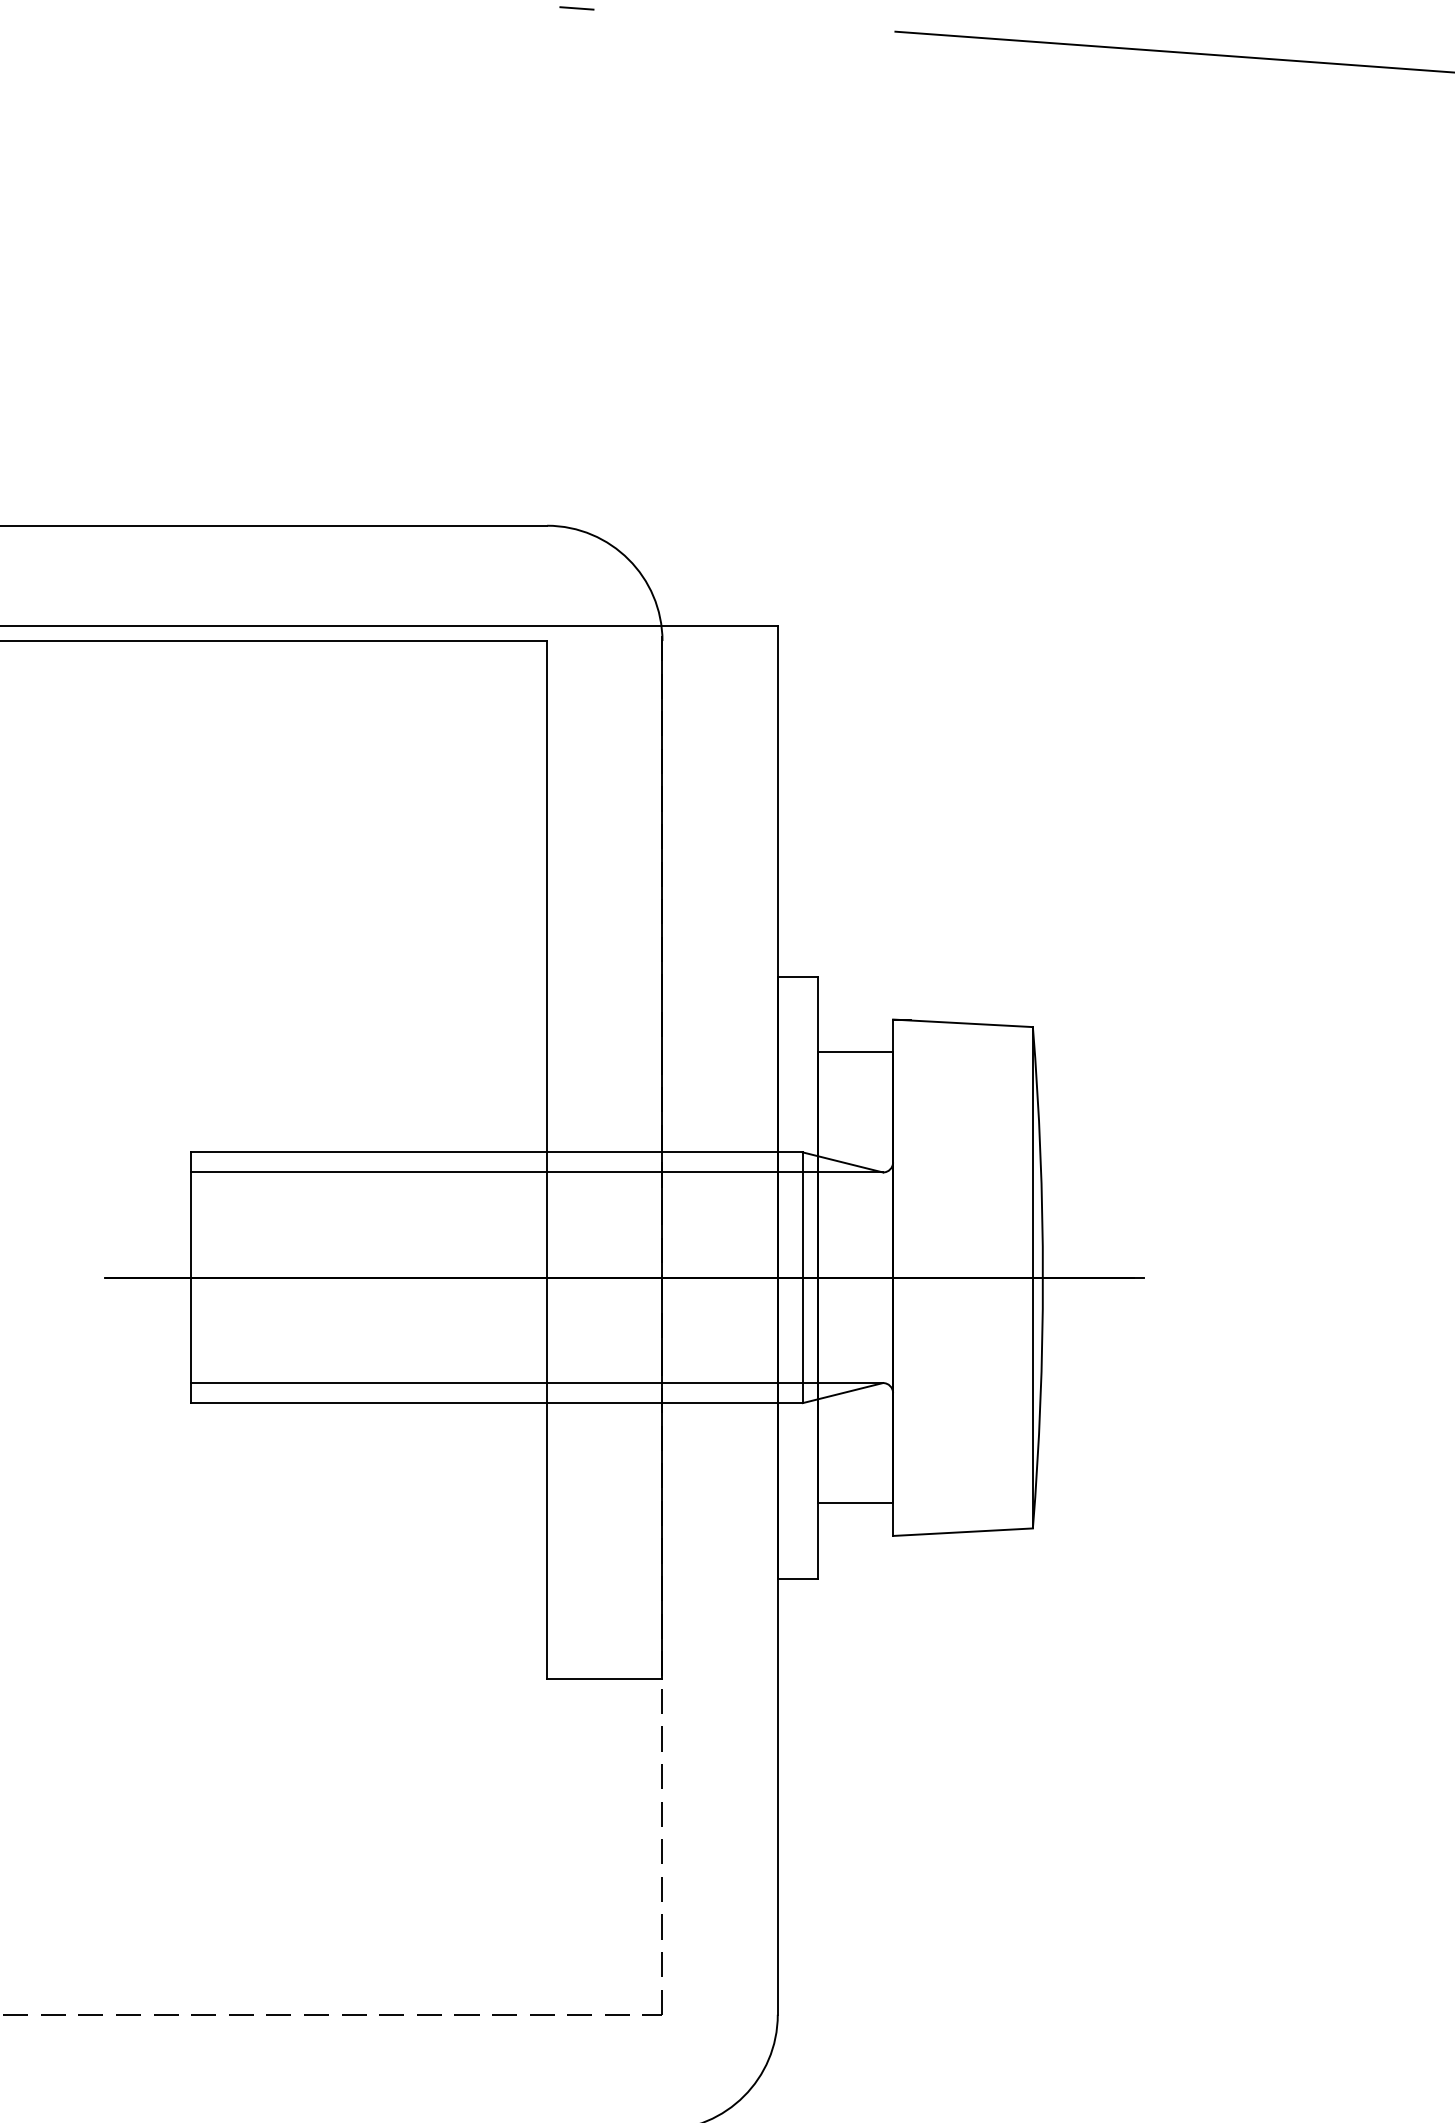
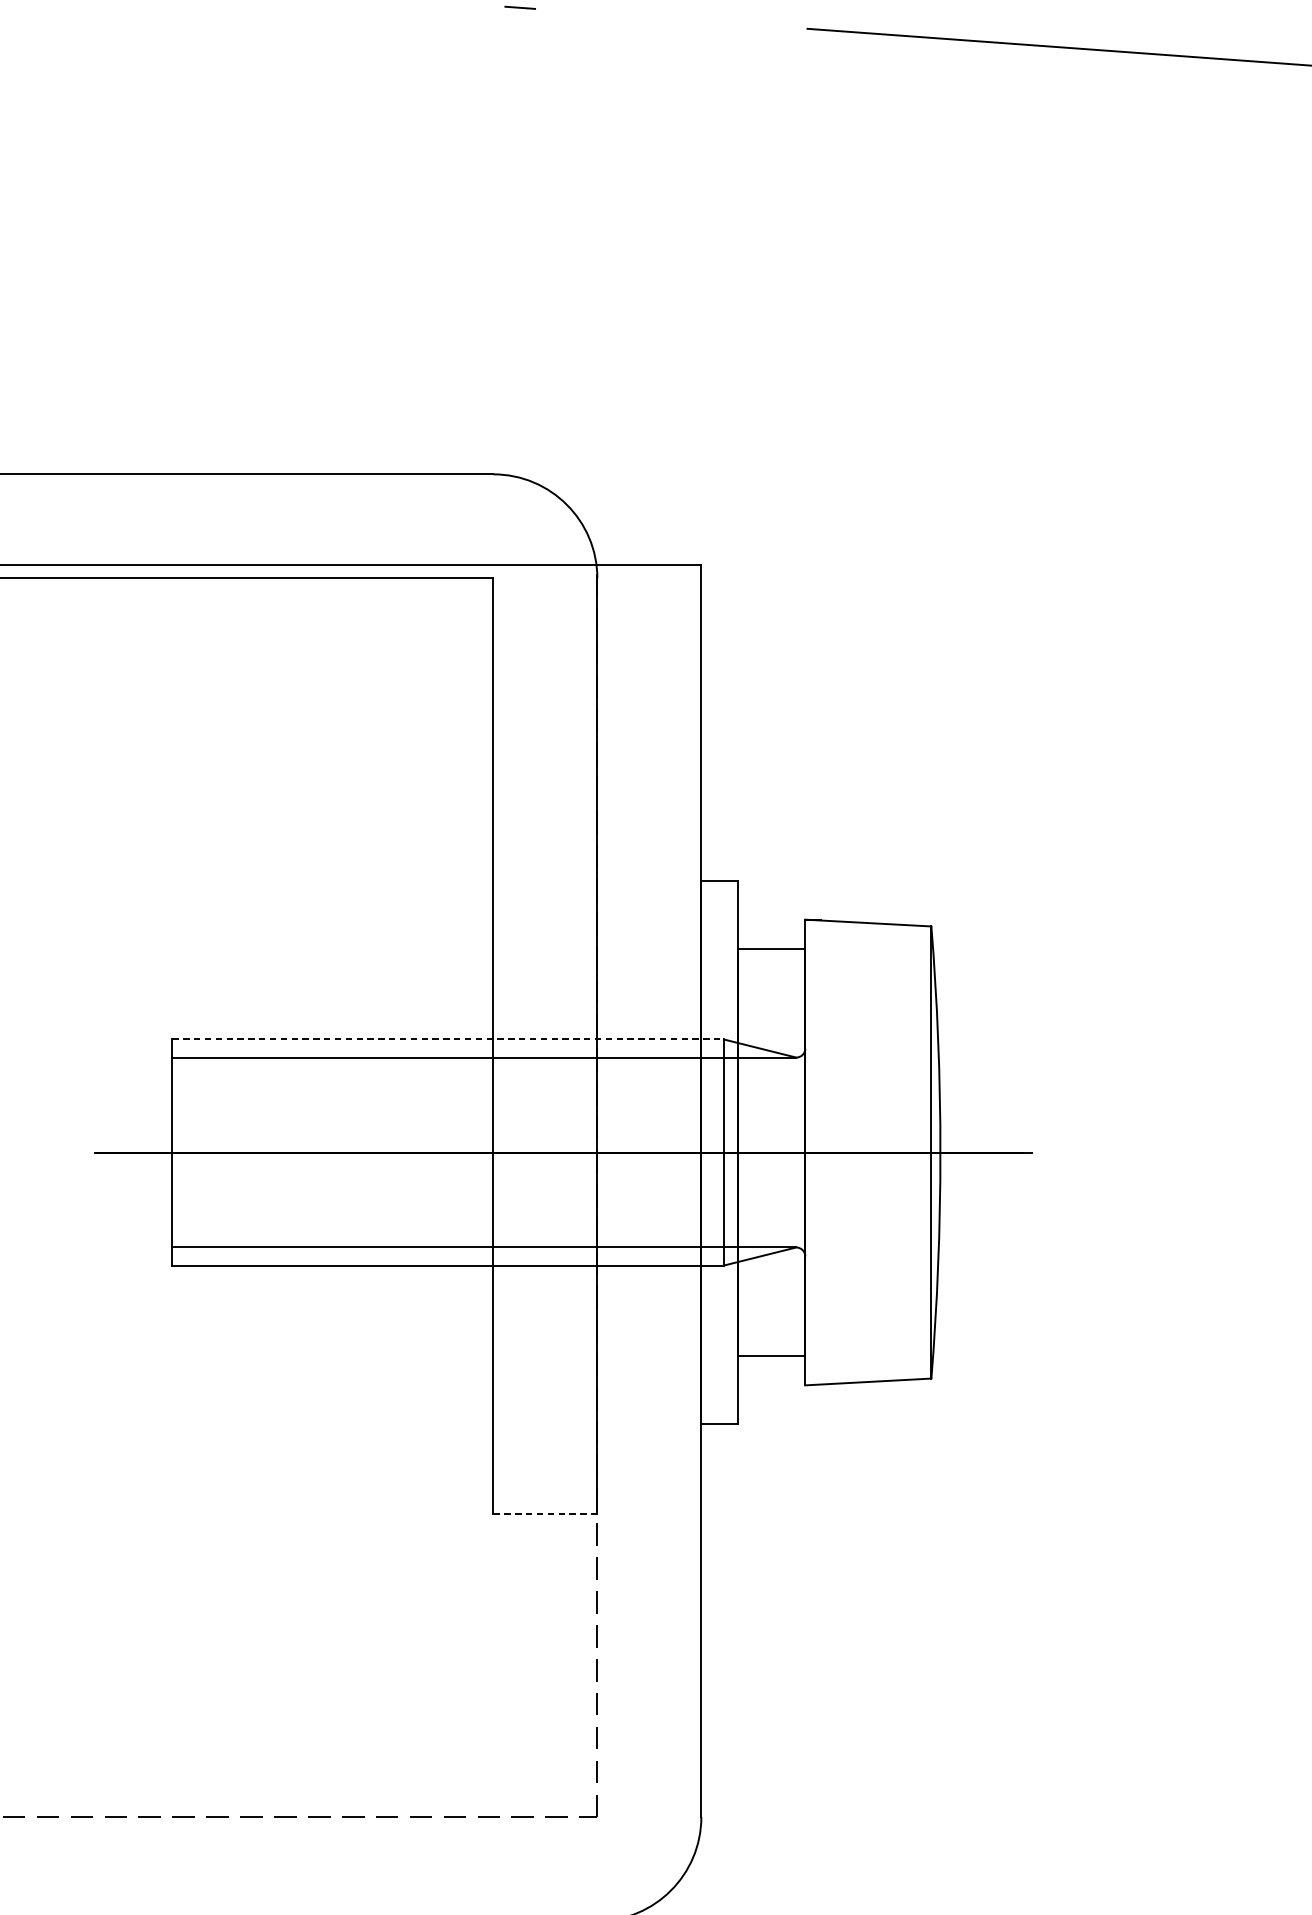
line: (497, 1152) -> (448, 1039), solid -> dashed
line: (604, 1678) -> (545, 1513), solid -> dashed

